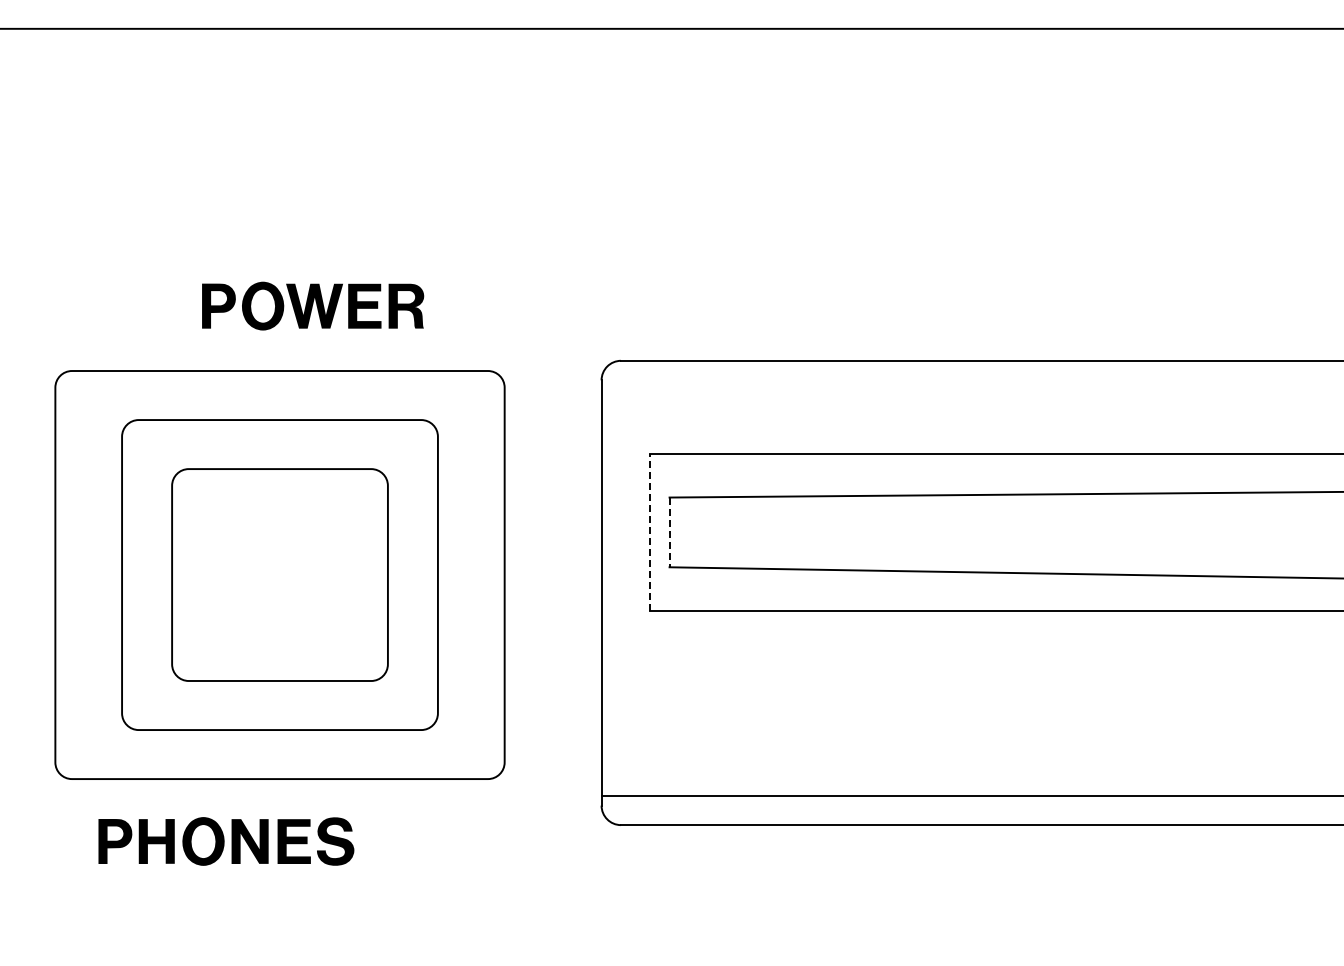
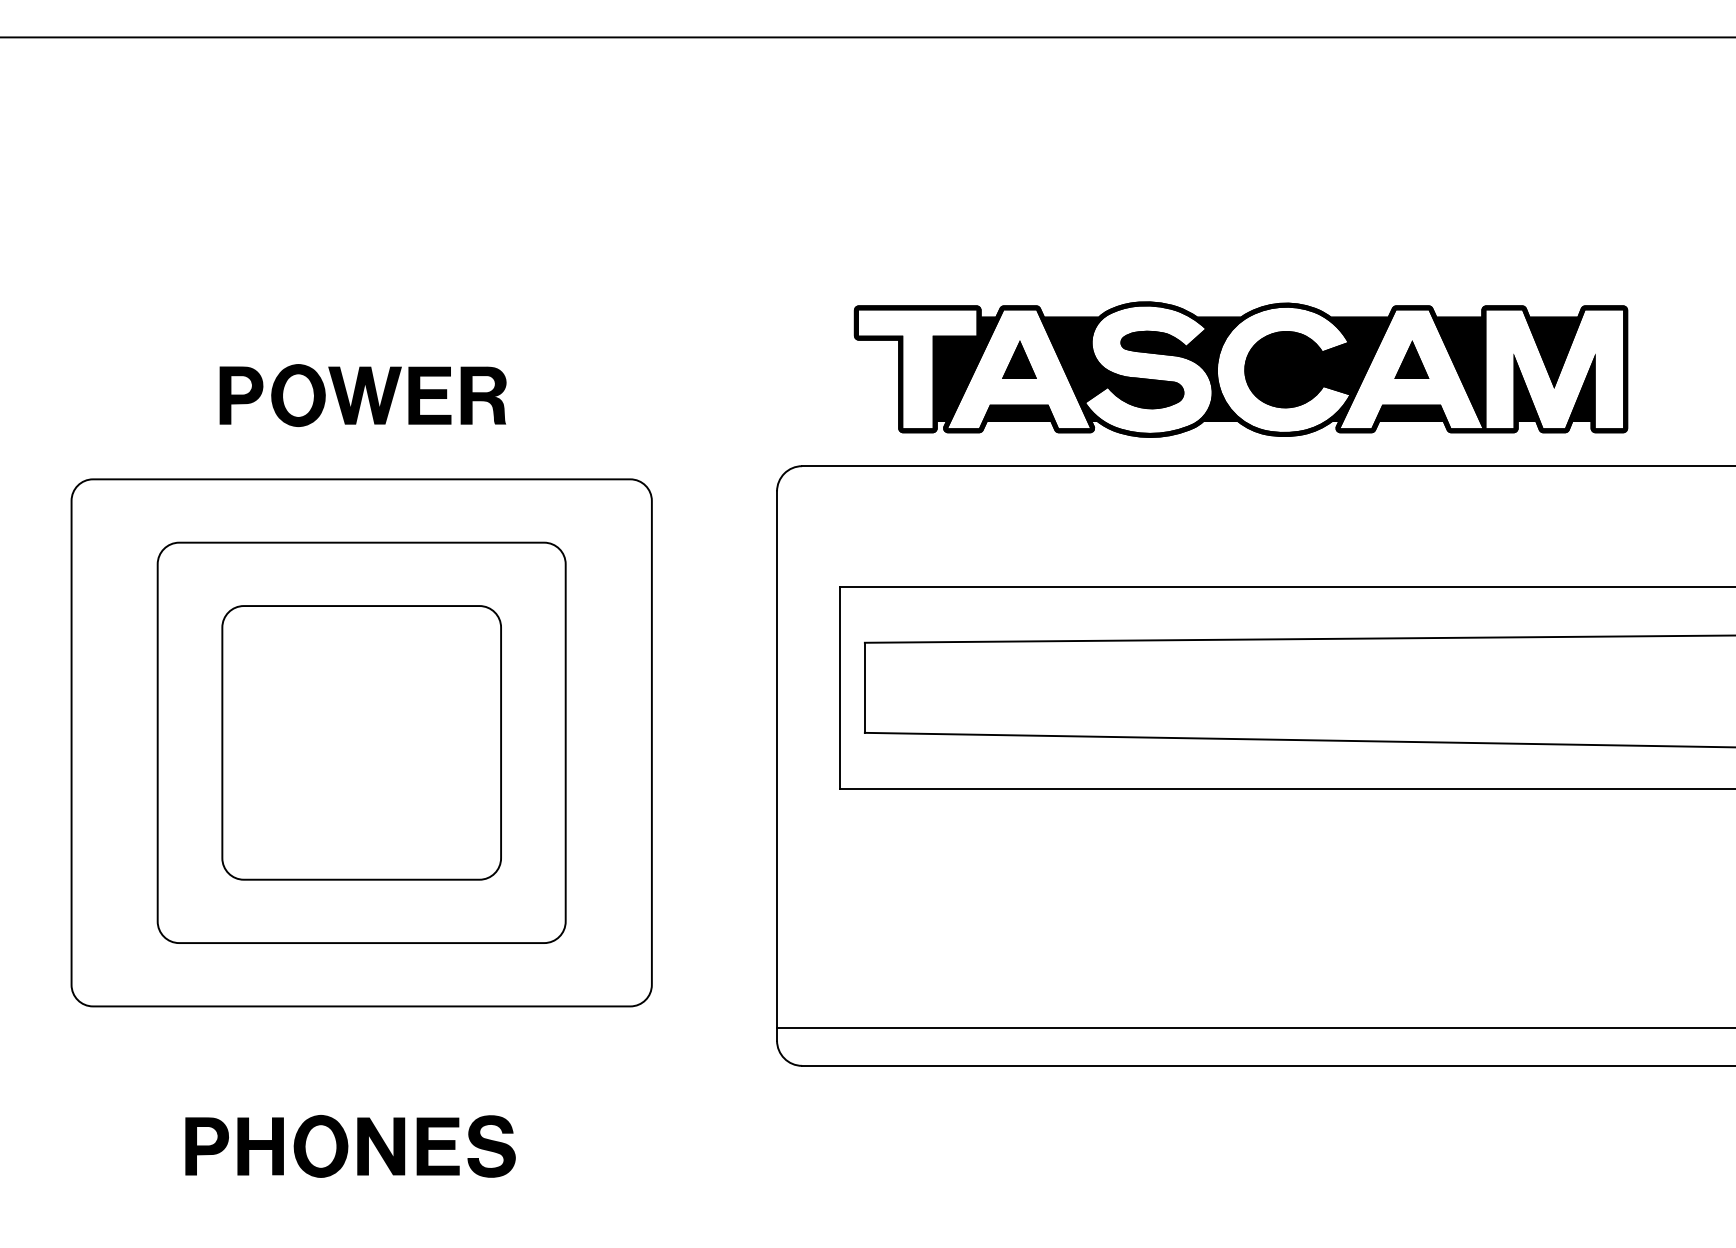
part: (960, 285) -> (1240, 368), added
part: (313, 305) -> (363, 394), moved
line: (650, 532) -> (840, 687), dashed -> solid
line: (669, 532) -> (864, 687), dashed -> solid
part: (226, 841) -> (350, 1146), moved

